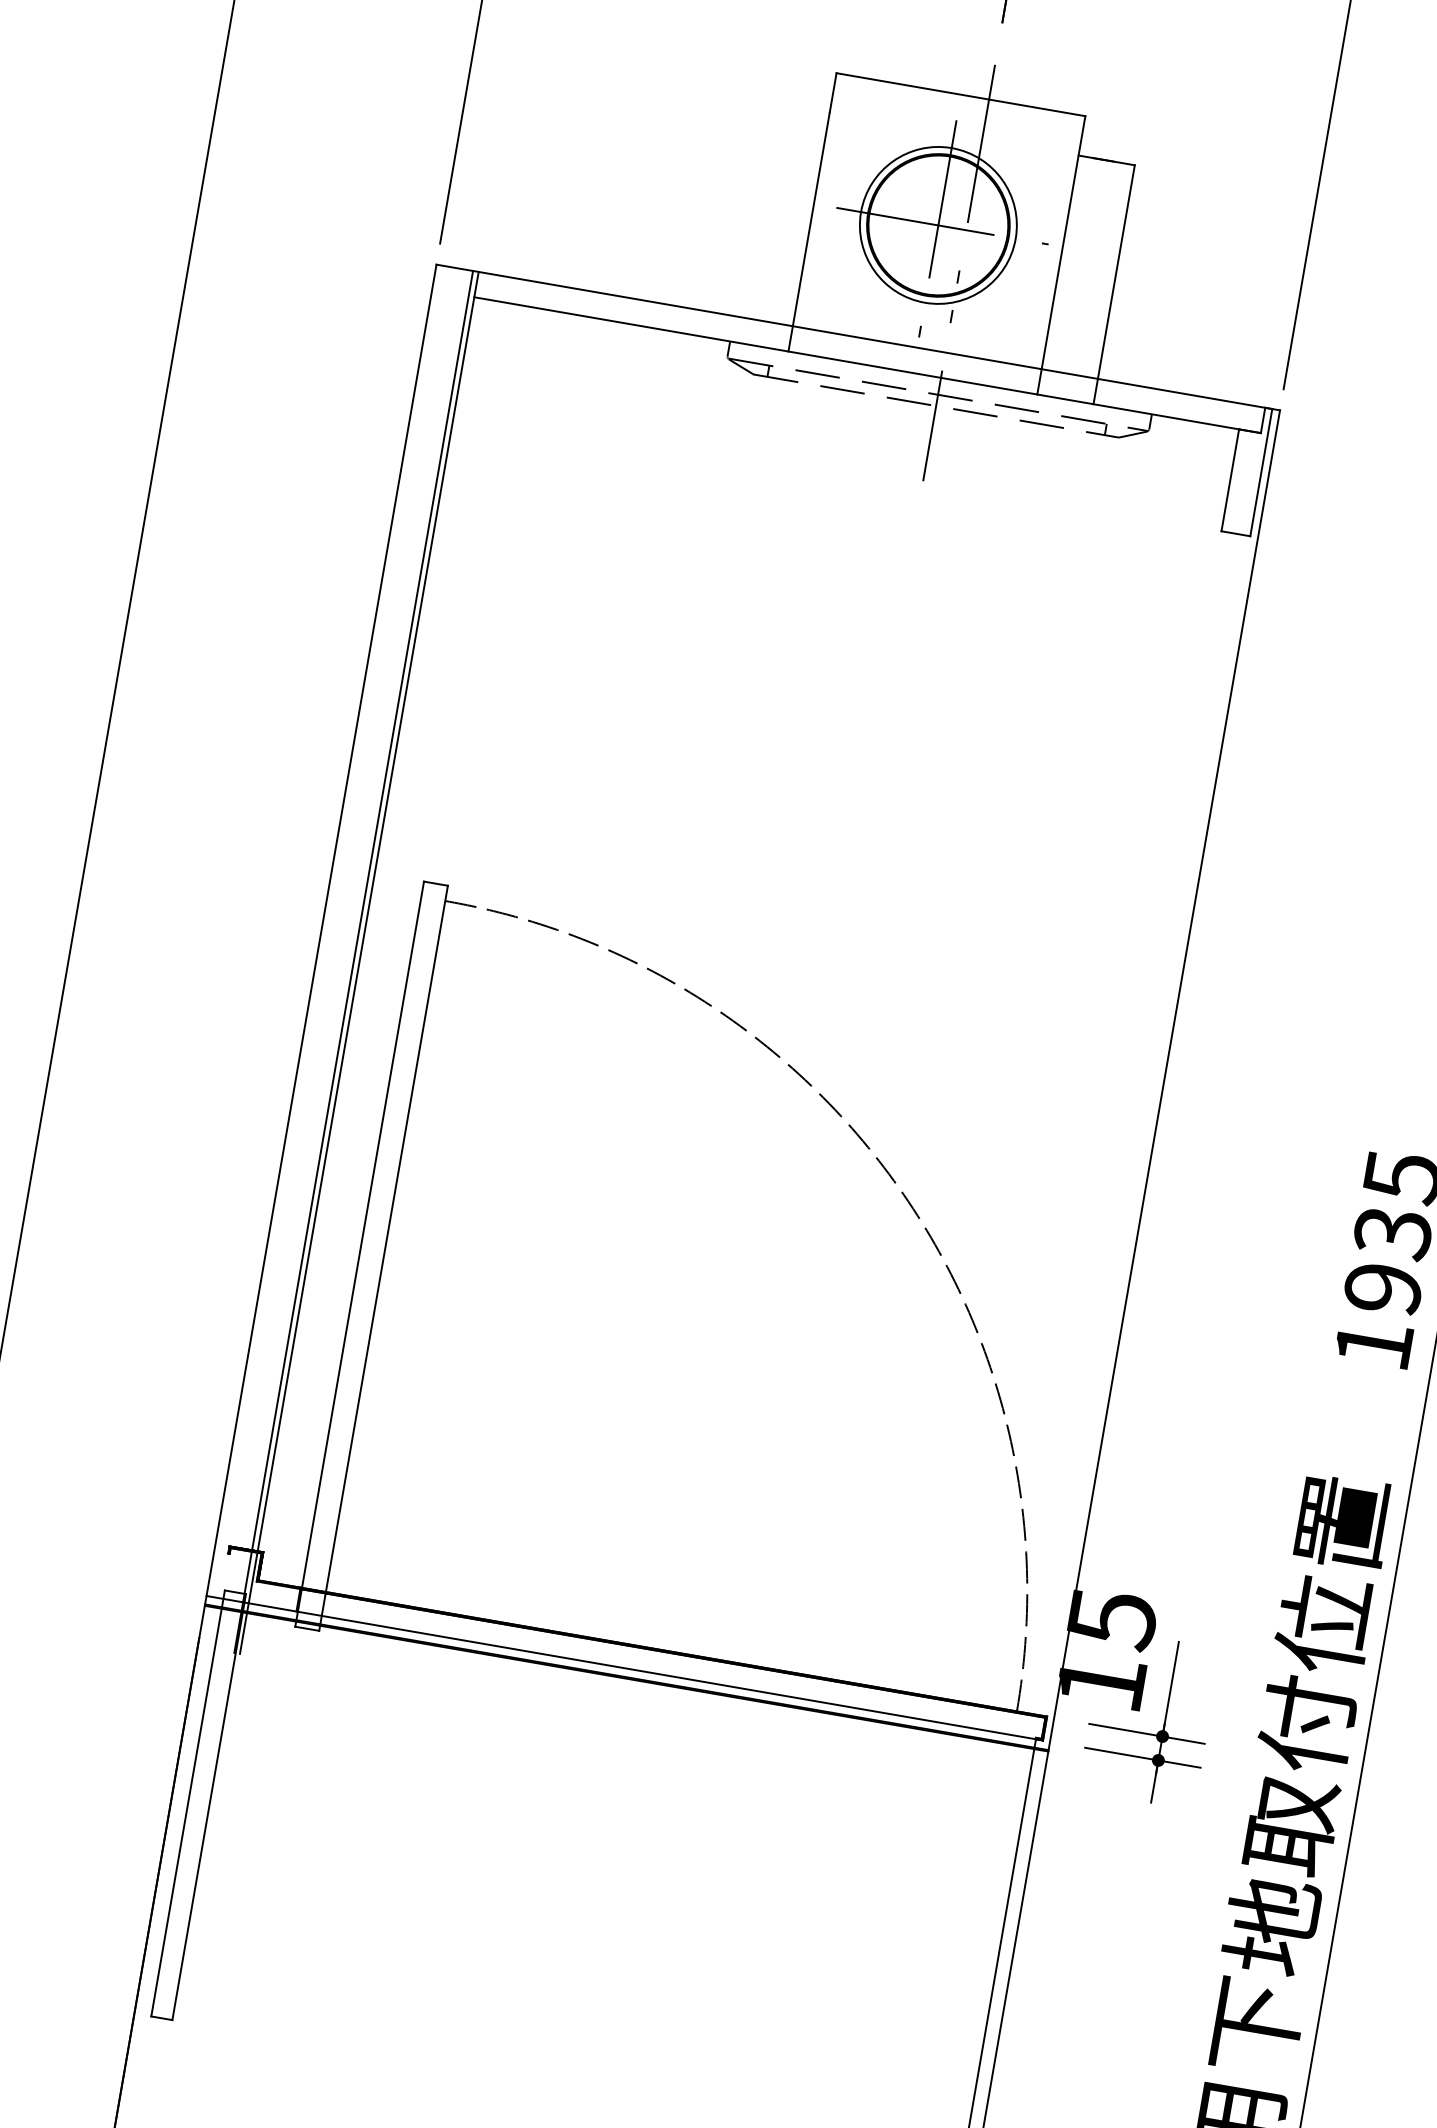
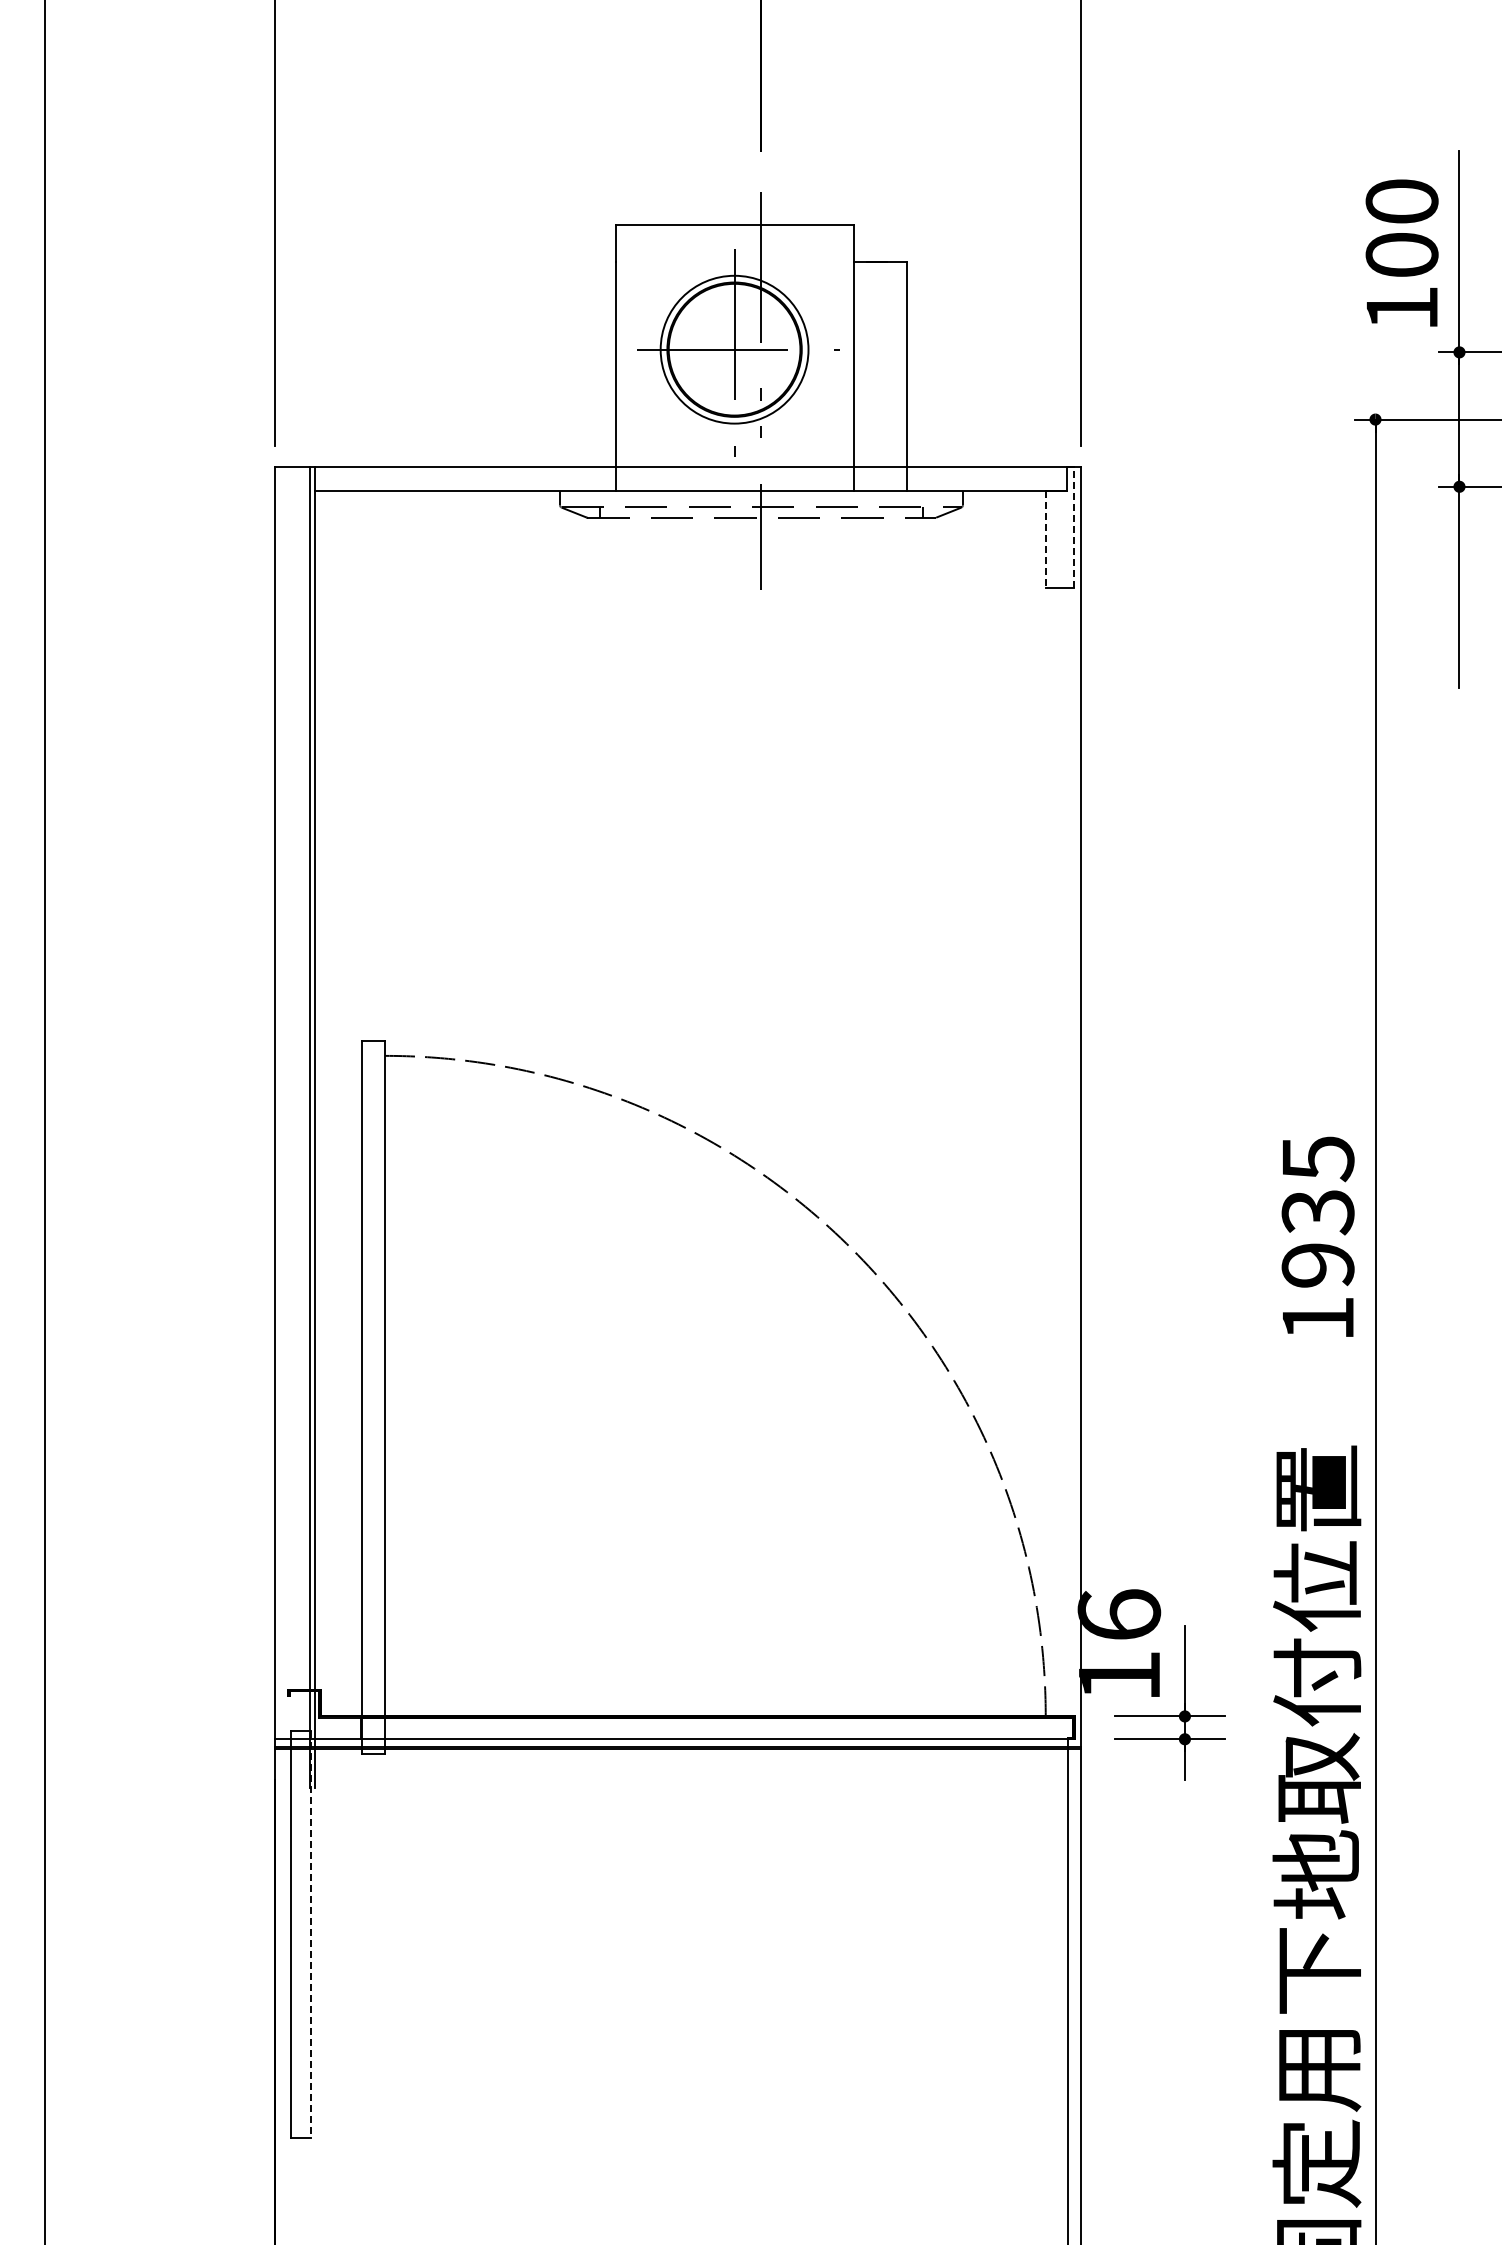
line: (1260, 472) -> (1073, 527), solid -> dashed
line: (1230, 480) -> (1046, 539), solid -> dashed
text: (1112, 1619) -> (1119, 1615), 15 -> 16
line: (209, 1806) -> (311, 1934), solid -> dashed

